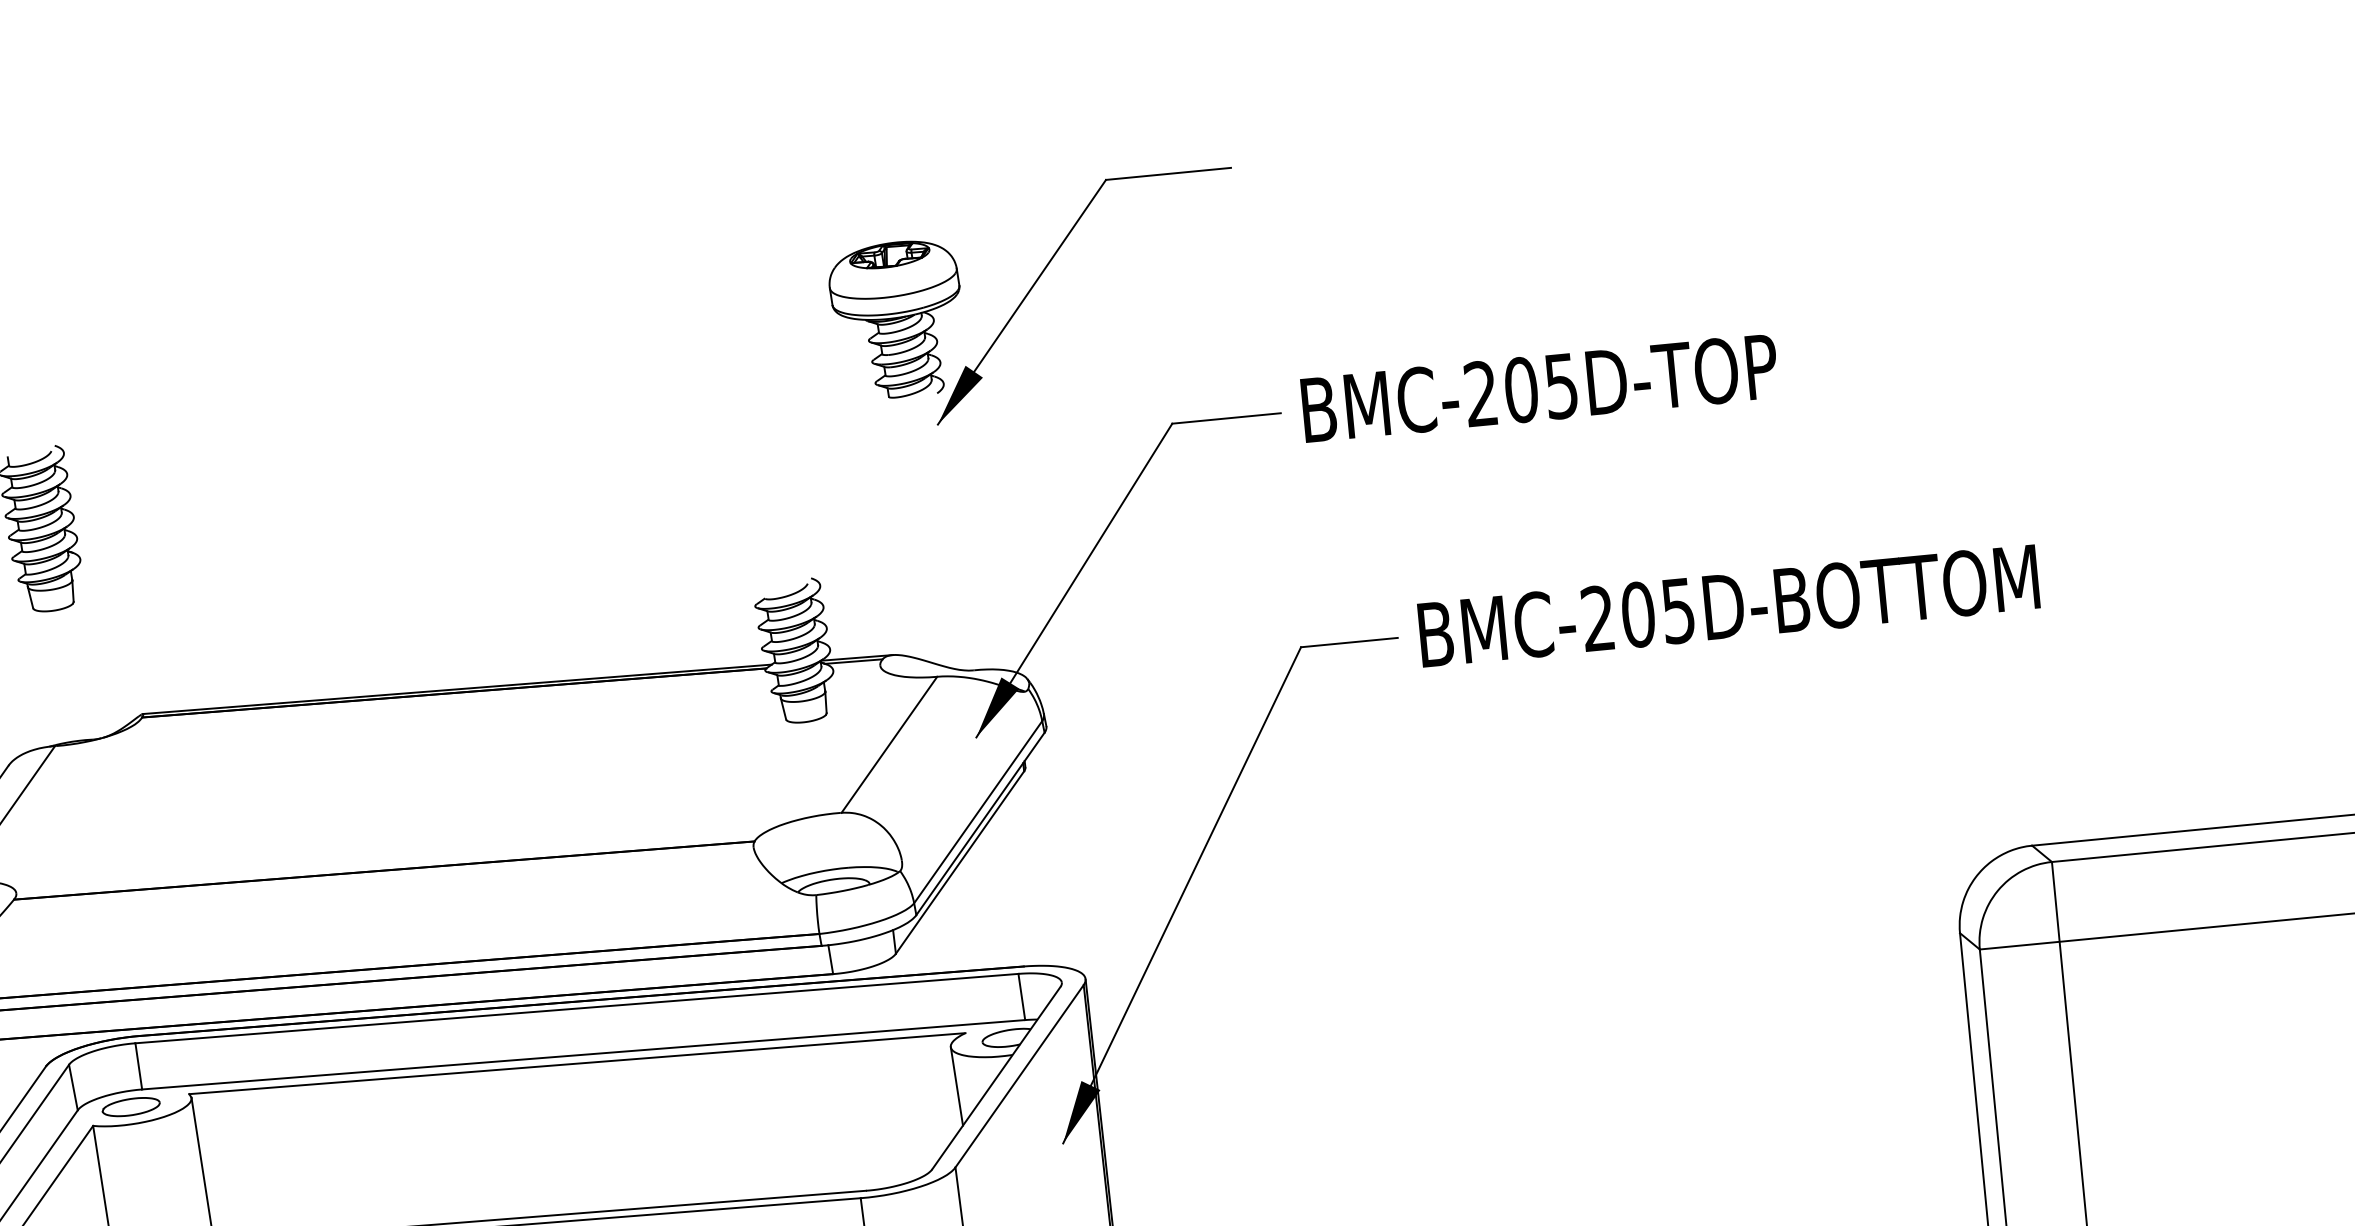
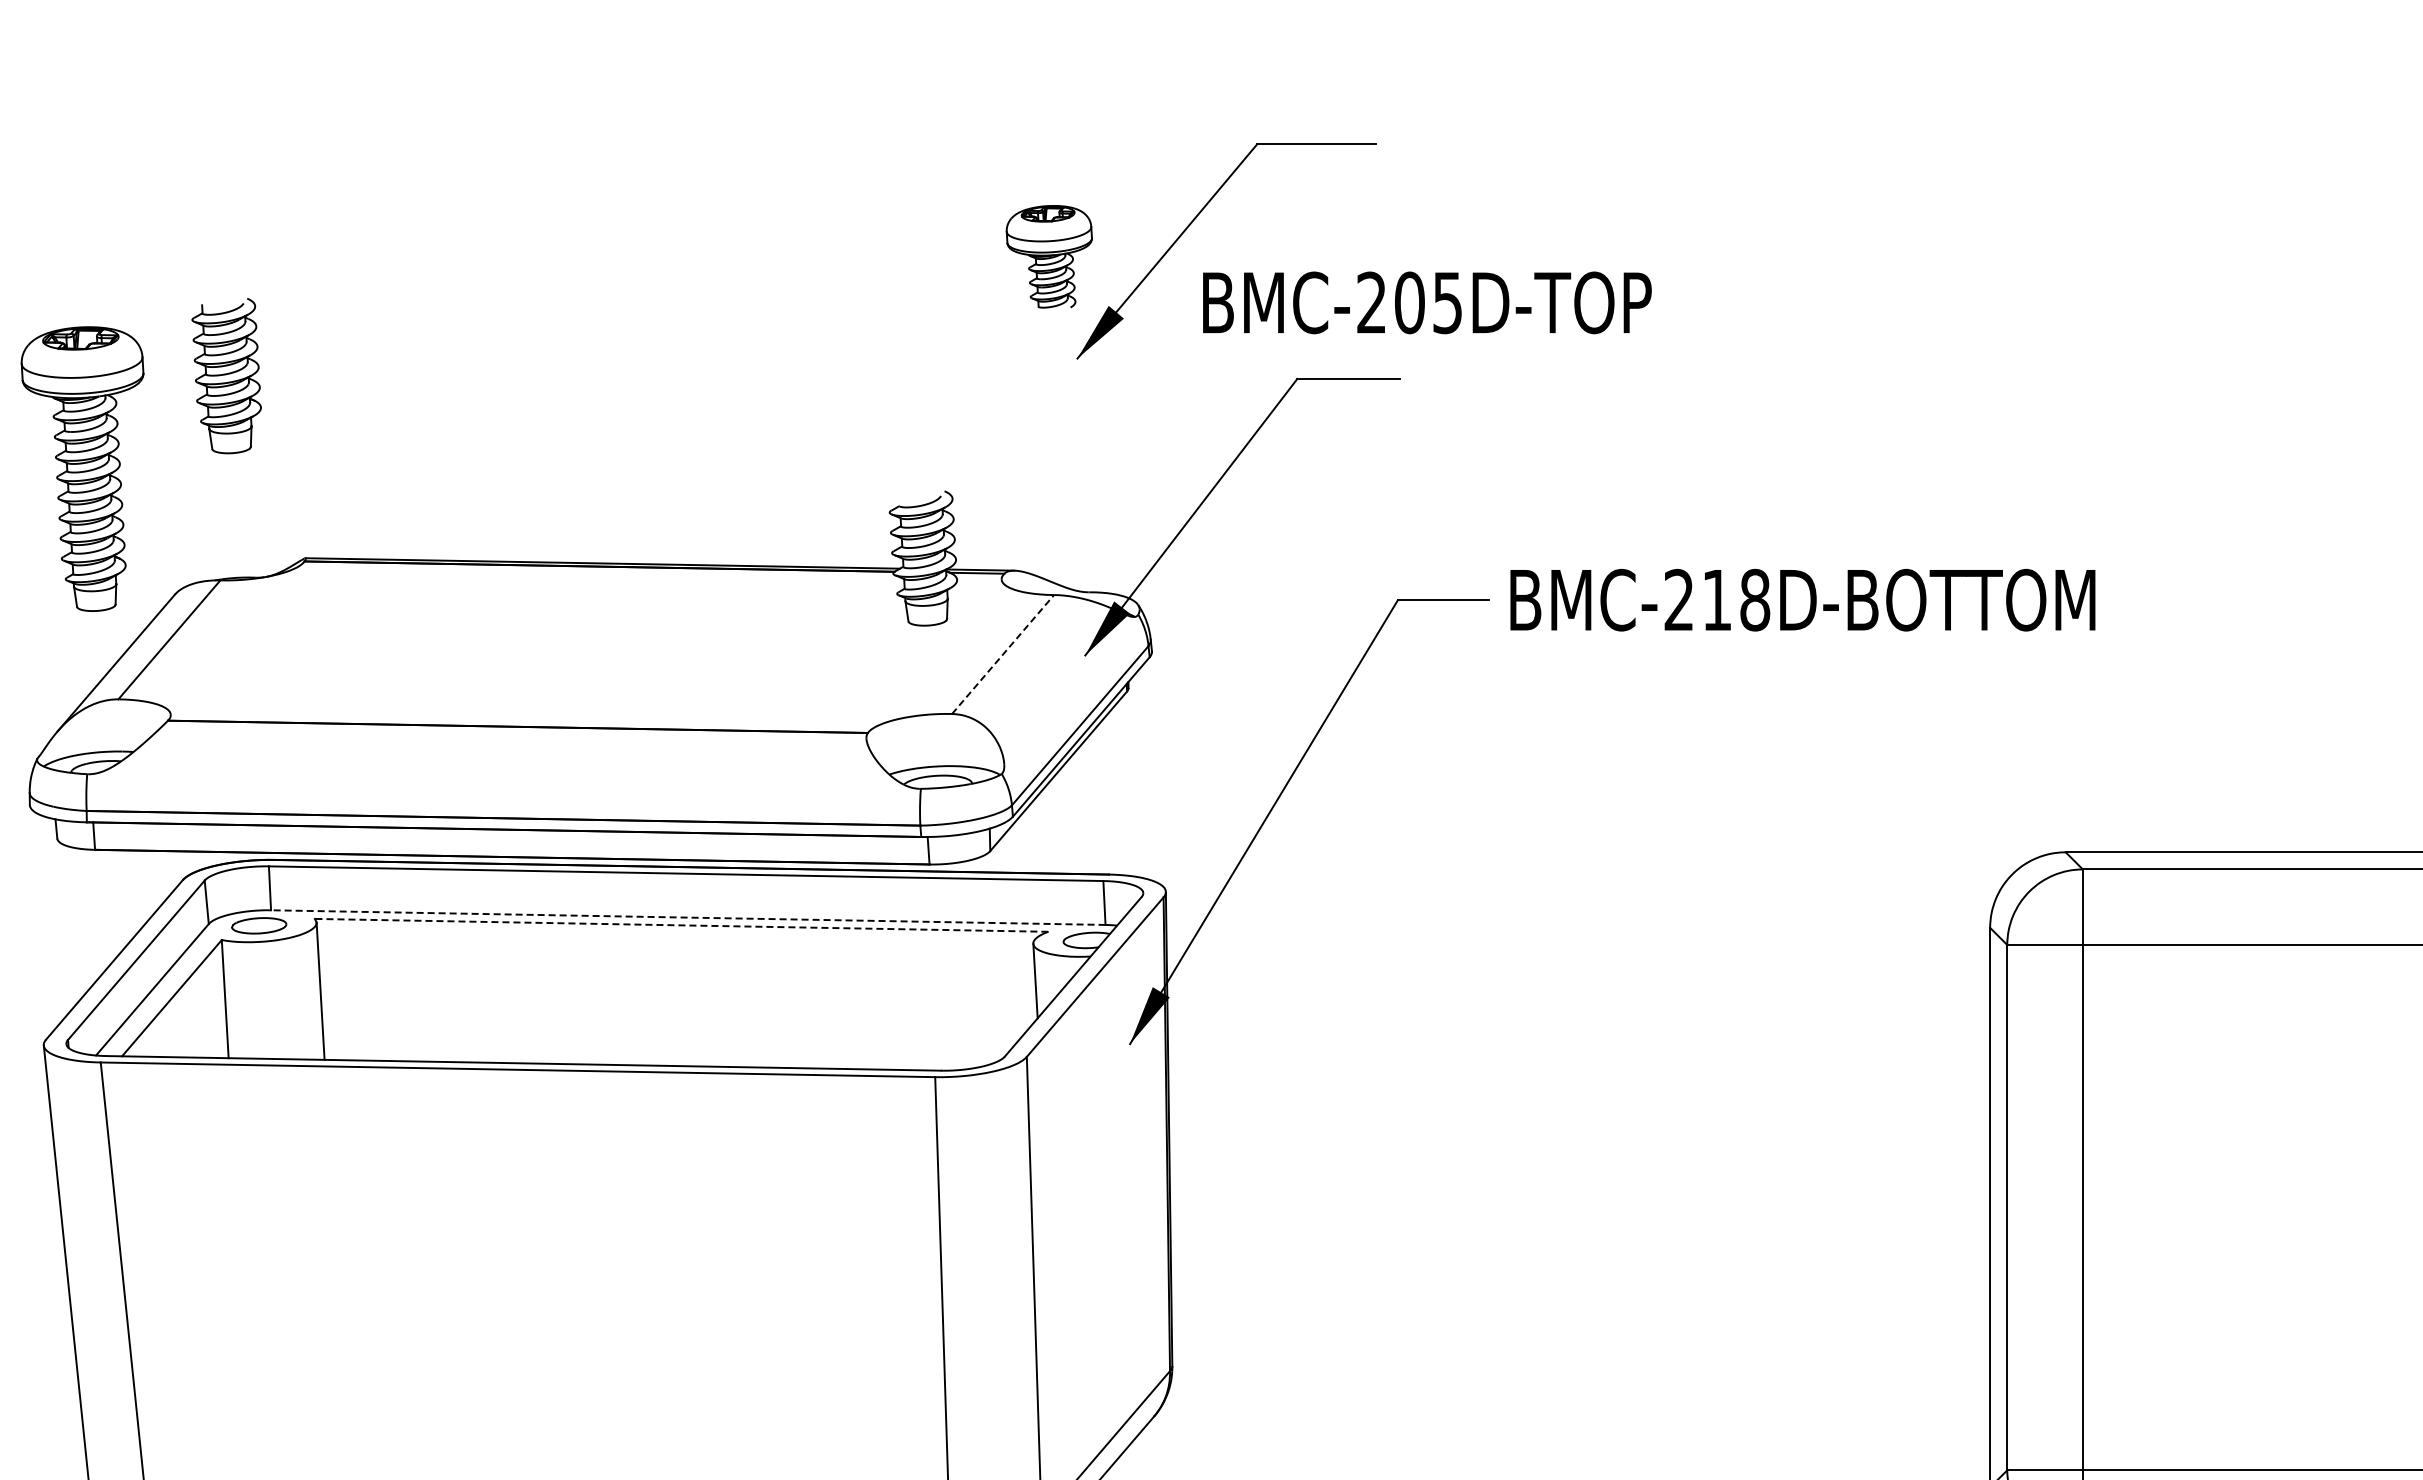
part: (897, 319) -> (1049, 256), size x0.7
text: (1540, 387) -> (1427, 302), moved
text: (1658, 612) -> (1736, 599), BMC-205D-BOTTOM -> BMC-218D-BOTTOM
line: (889, 744) -> (1003, 654), solid -> dashed
line: (582, 1054) -> (687, 917), solid -> dashed
line: (577, 1063) -> (681, 925), solid -> dashed

